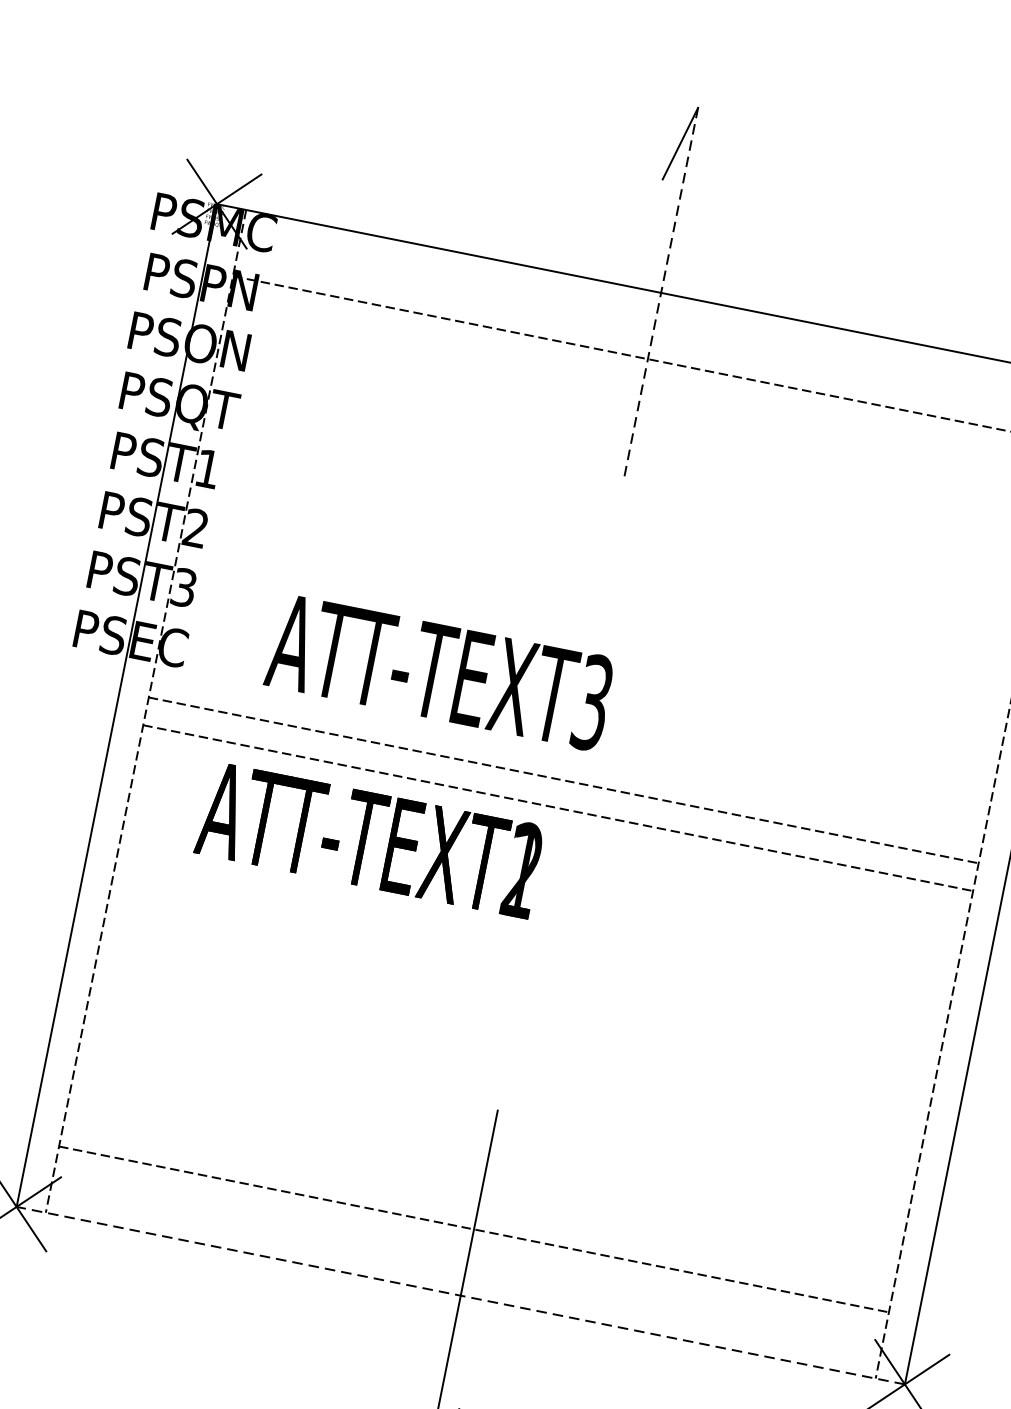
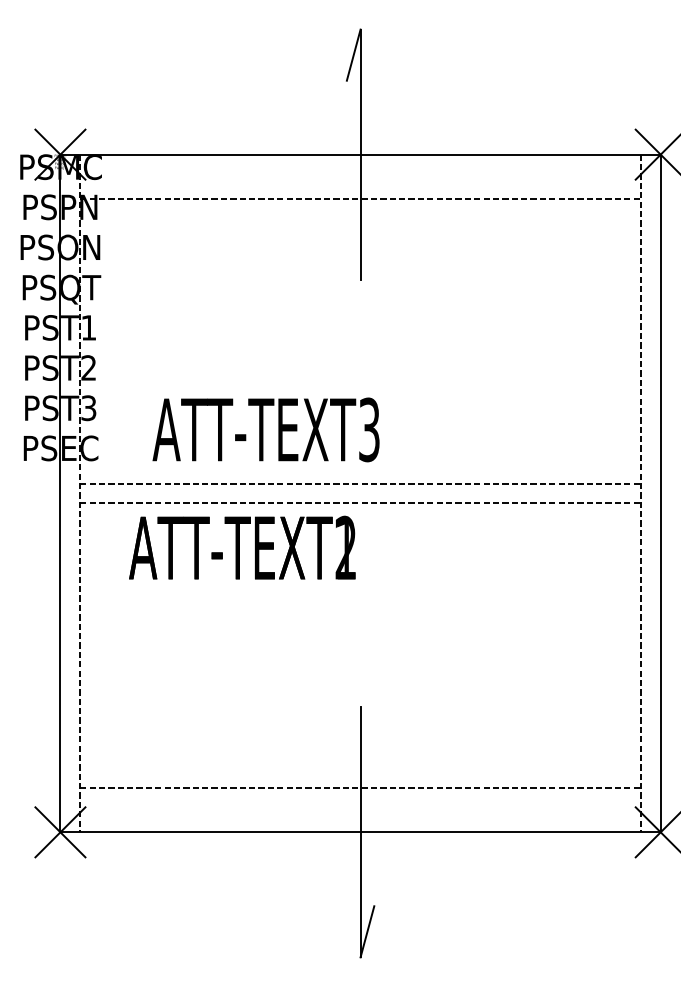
line: (660, 294) -> (360, 155), dashed -> solid
line: (460, 1295) -> (360, 832), dashed -> solid

